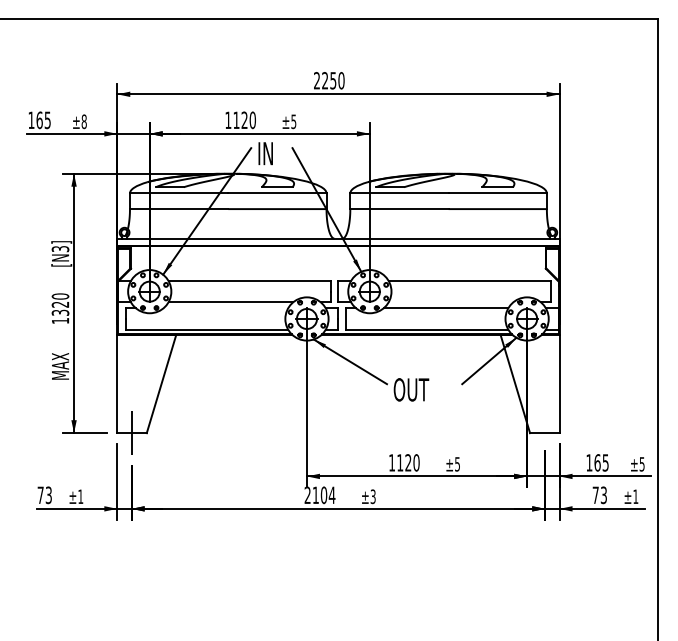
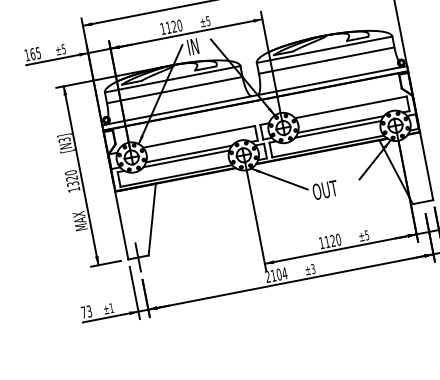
text: (83, 121) -> (63, 49), ±8 -> ±5
line: (450, 302) -> (340, 124), added
line: (225, 308) -> (186, 159), added

